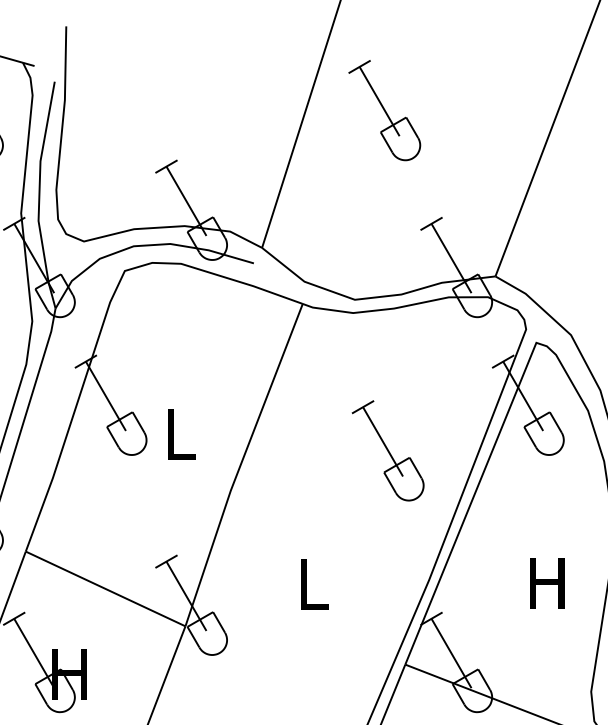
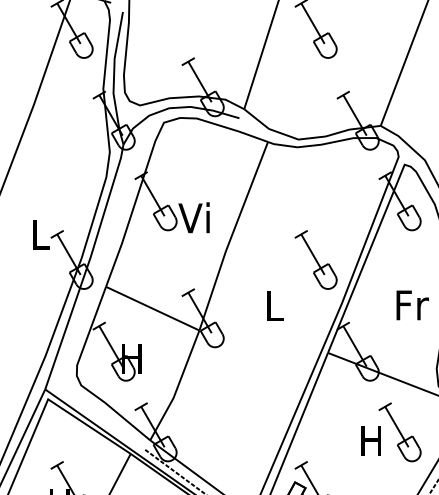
text: (175, 433) -> (193, 217), L -> Vi
part: (387, 450) -> (315, 259), moved
text: (549, 583) -> (412, 305), H -> Fr

